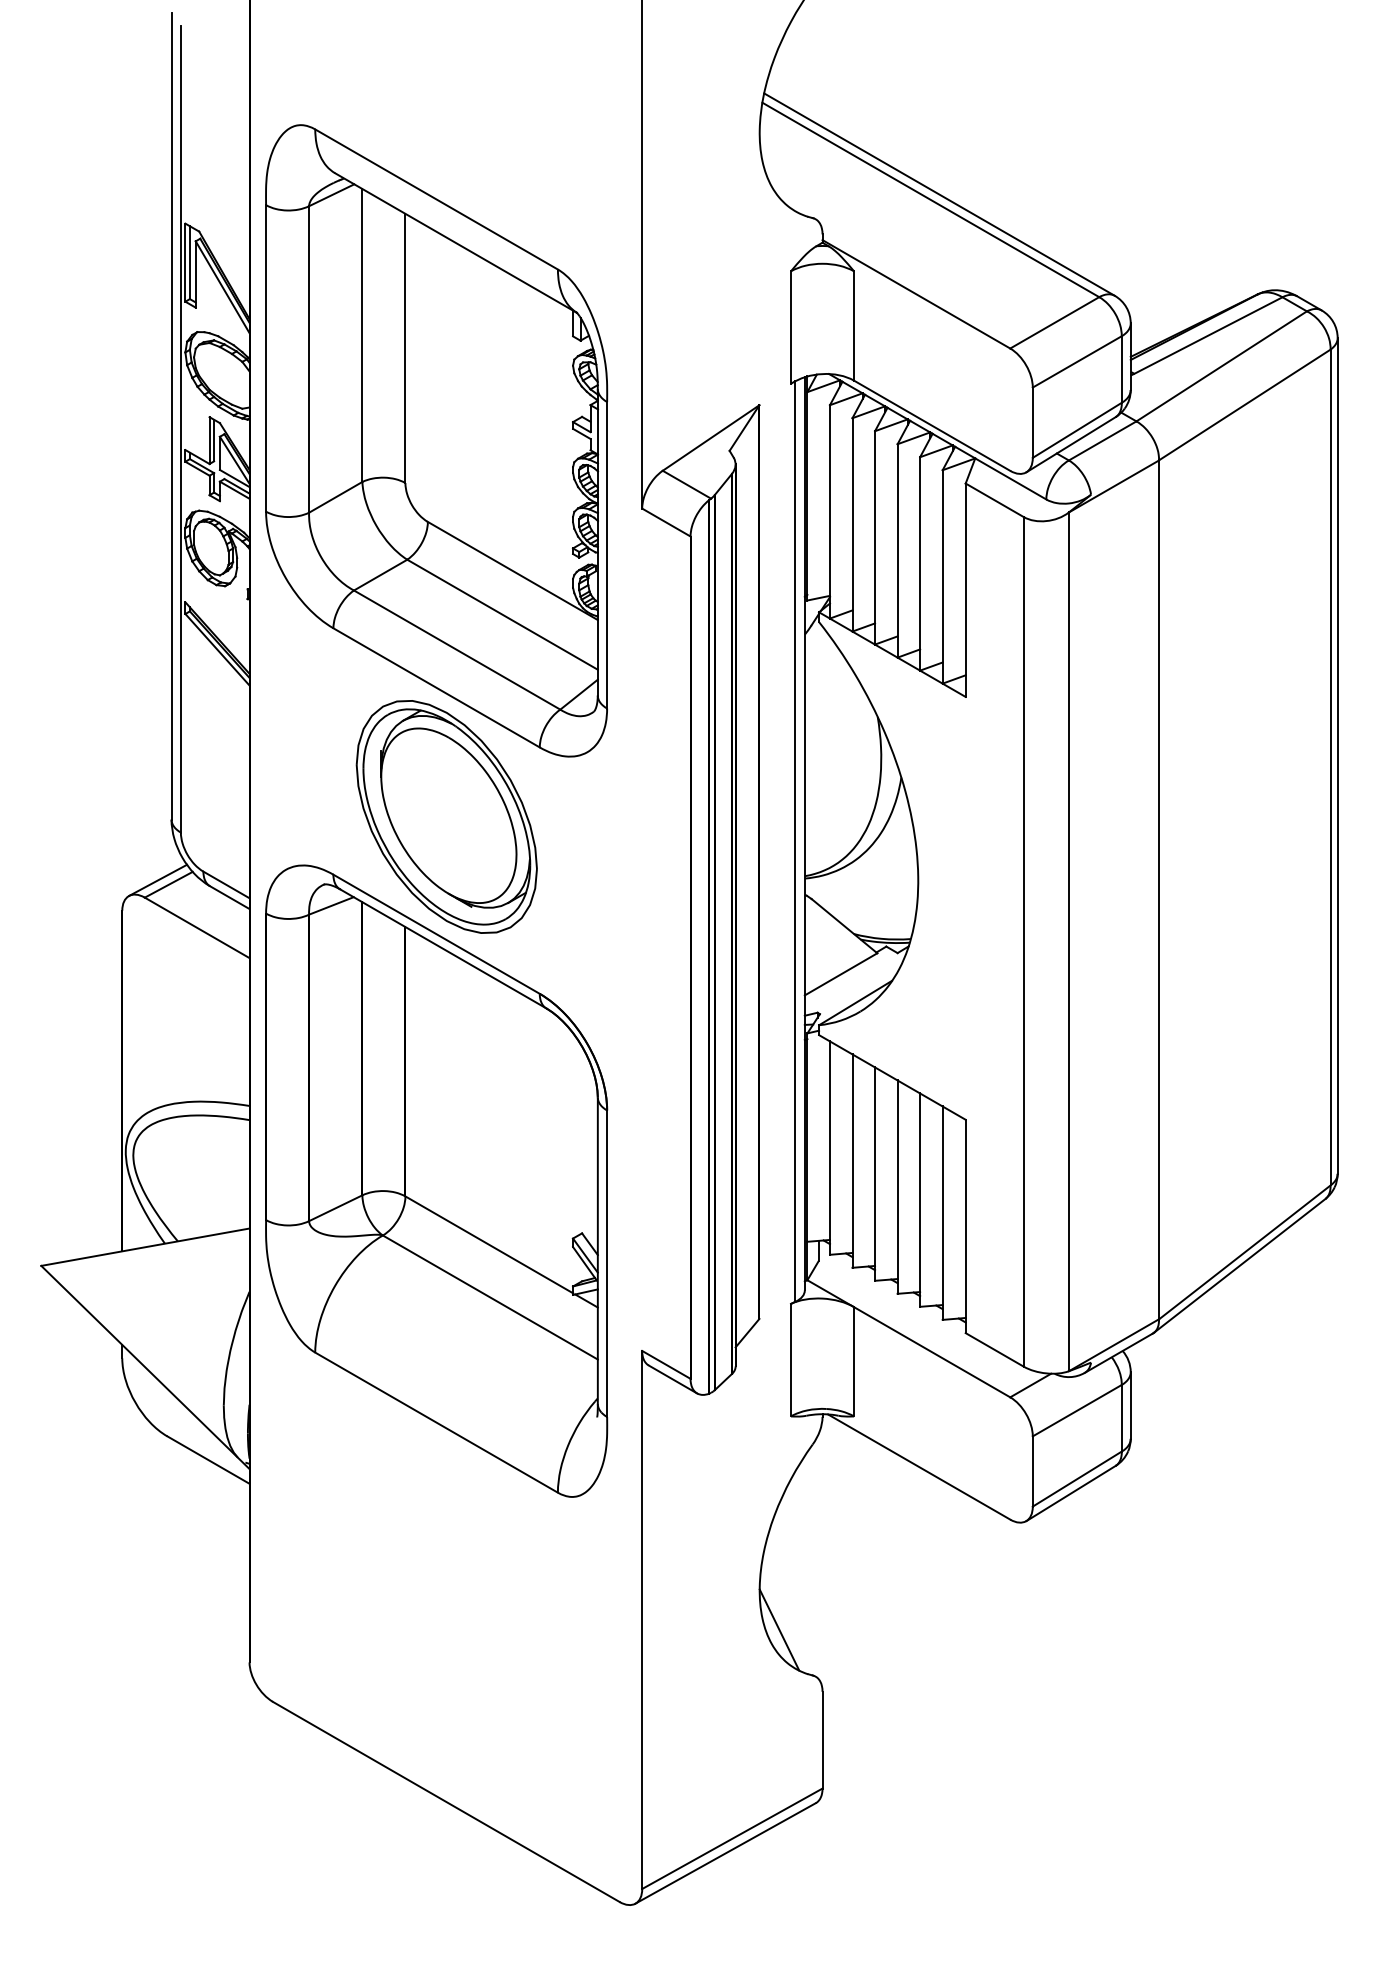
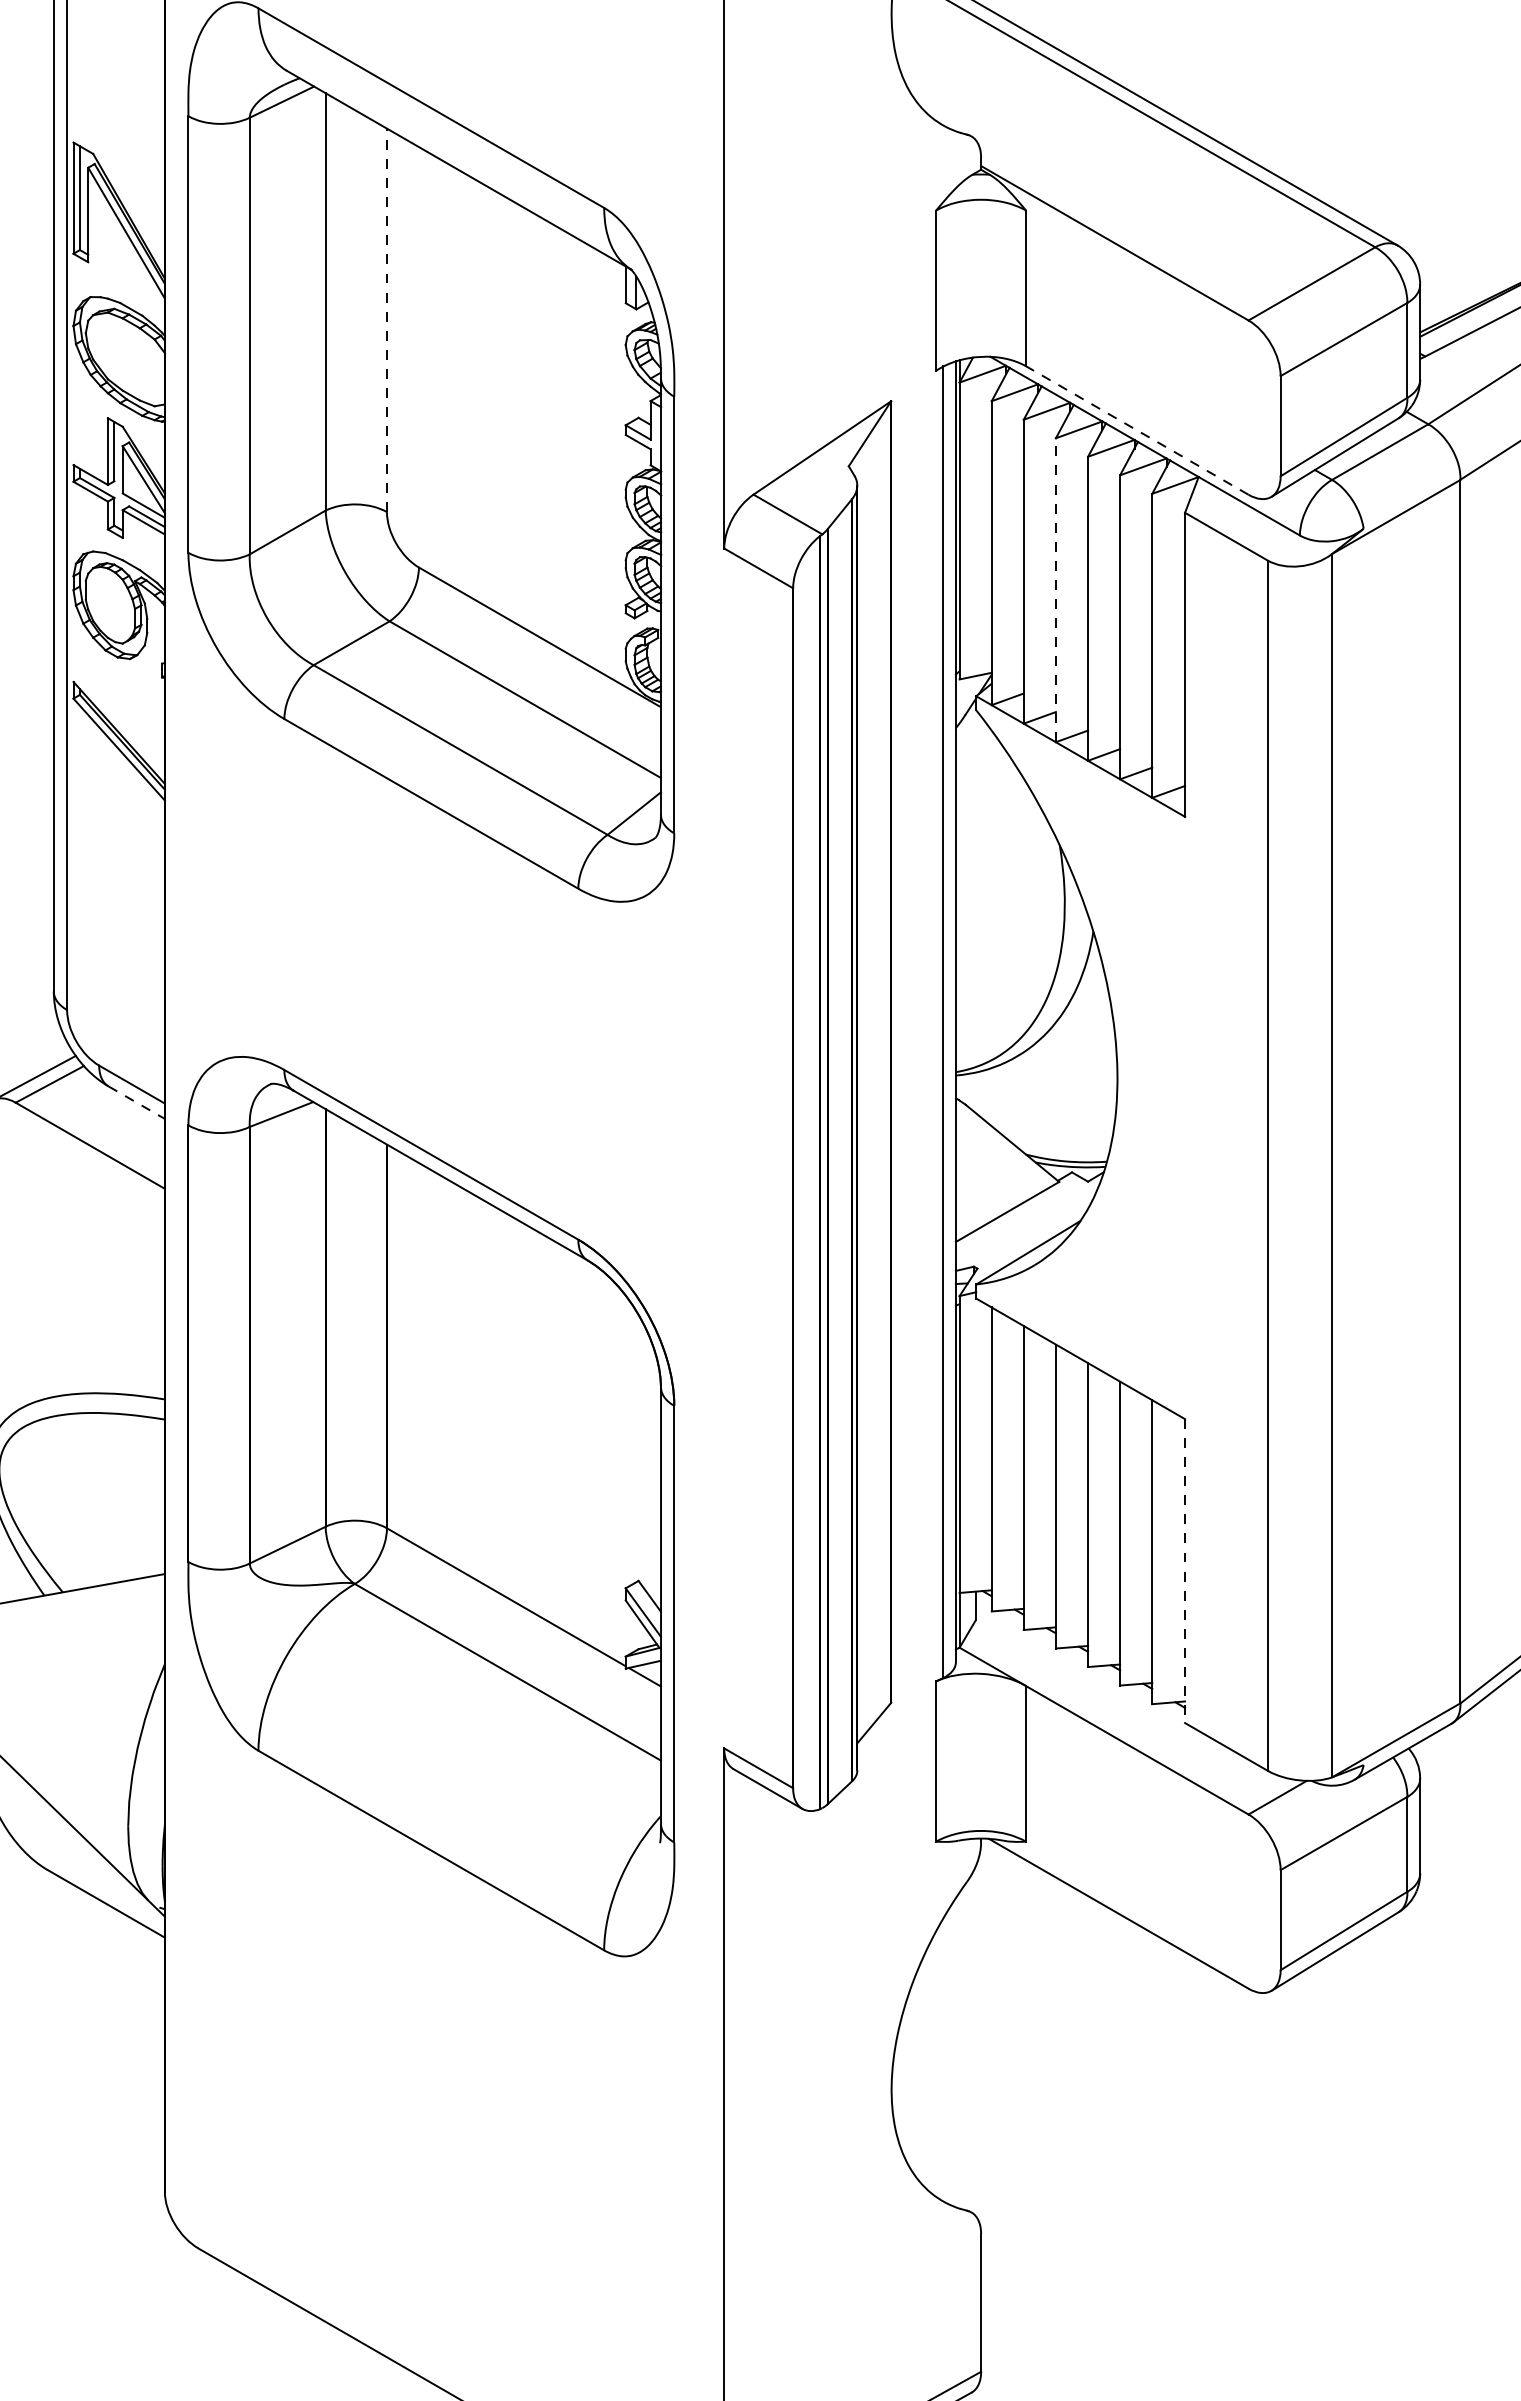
line: (405, 348) -> (387, 320), solid -> dashed
line: (931, 425) -> (1136, 430), solid -> dashed
line: (875, 537) -> (1056, 589), solid -> dashed
part: (446, 816) -> (445, 987), removed
line: (229, 897) -> (136, 1102), solid -> dashed
line: (965, 1226) -> (1184, 1571), solid -> dashed
line: (779, 1629) -> (919, 2145), removed

